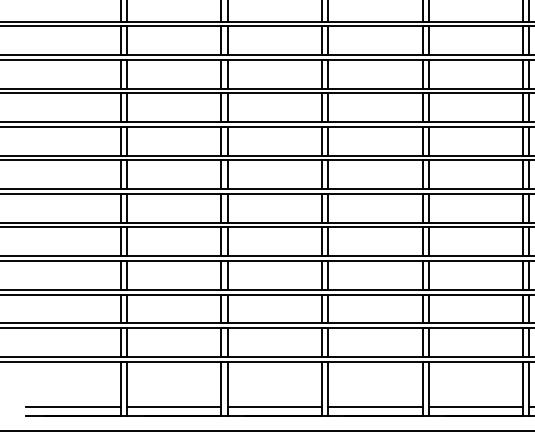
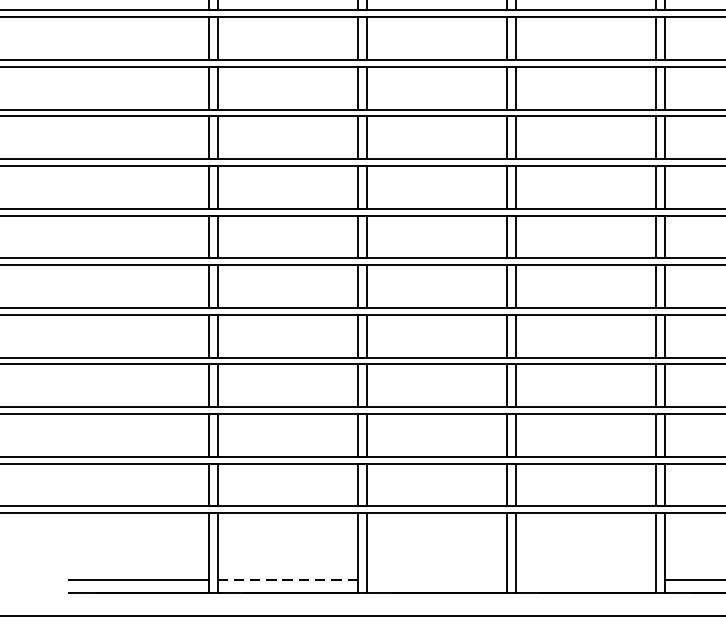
line: (173, 406) -> (286, 579), solid -> dashed
line: (274, 406) -> (436, 579), removed
line: (375, 406) -> (585, 579), removed

